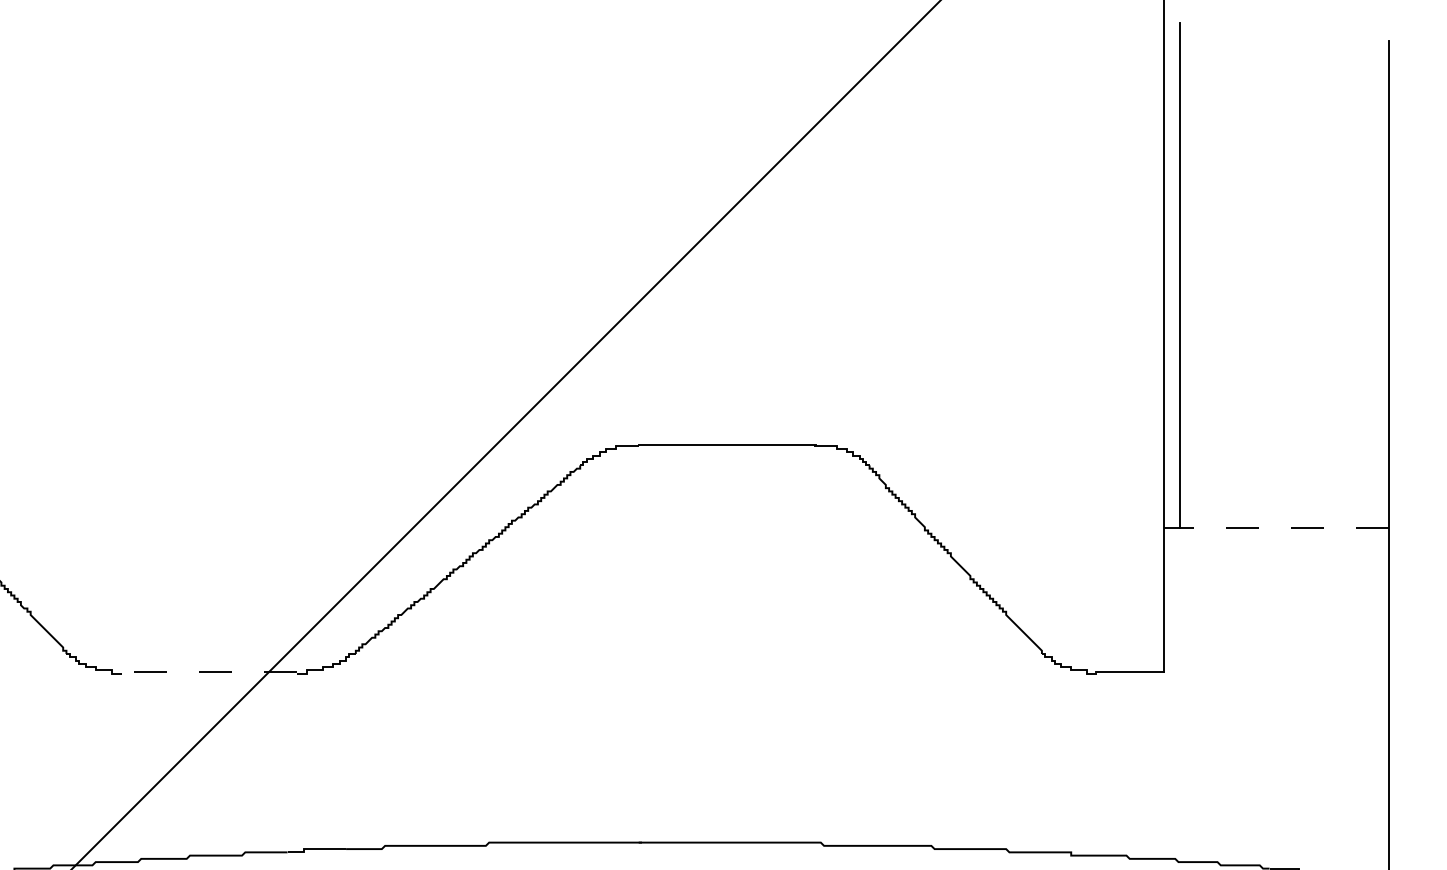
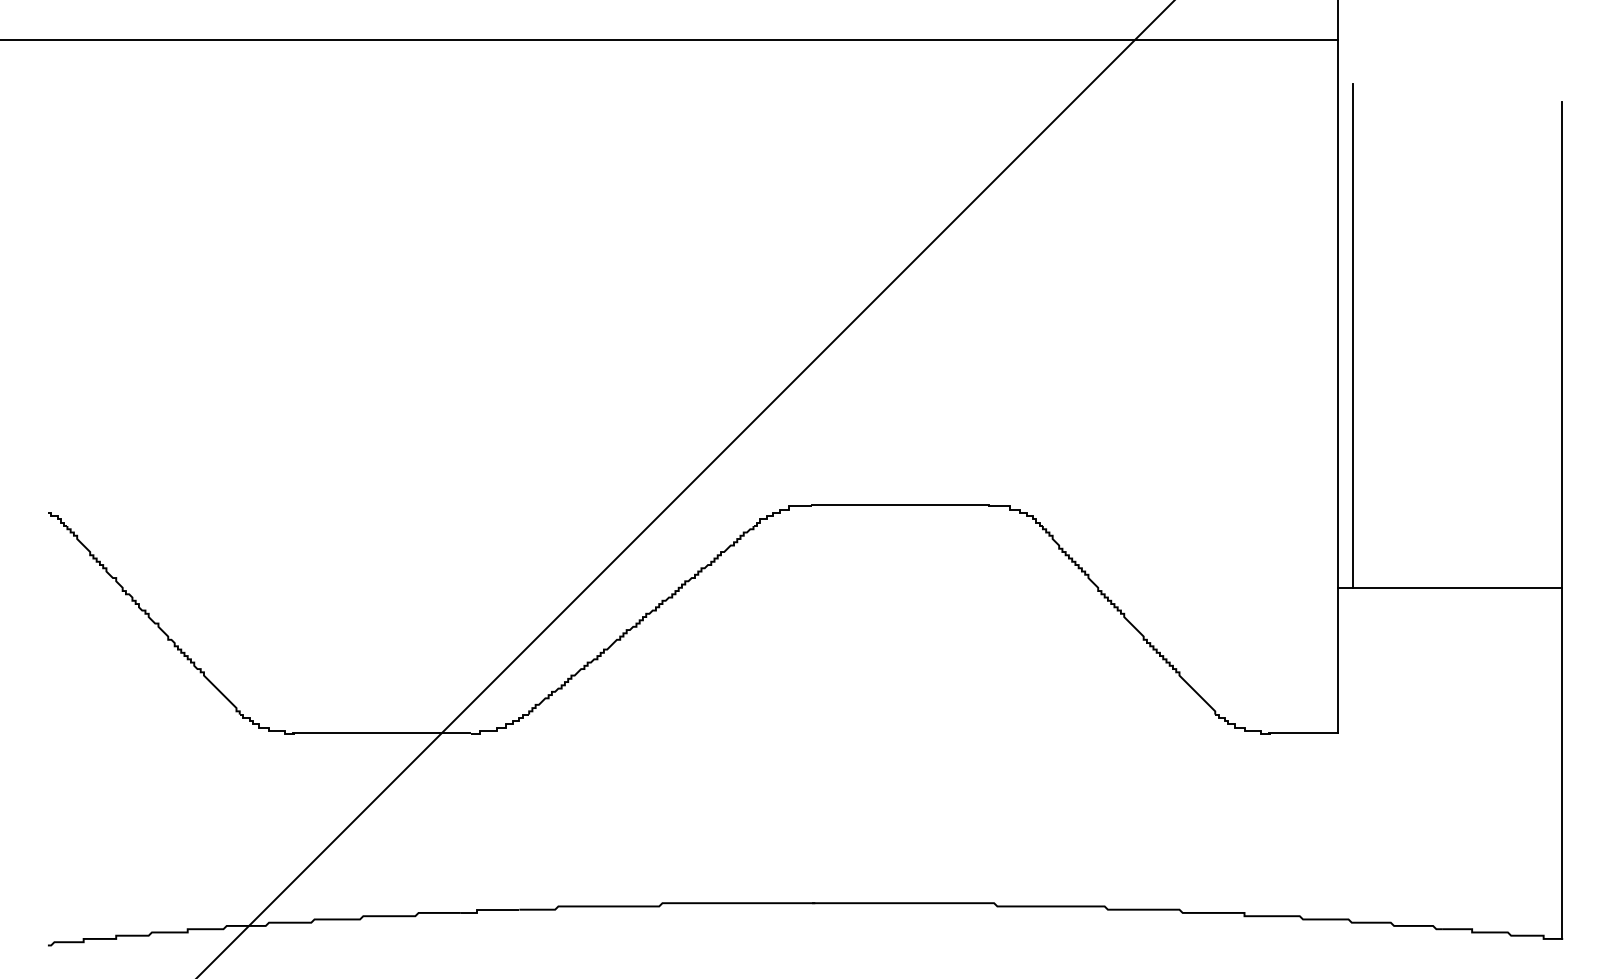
line: (1276, 527) -> (1449, 588), dashed -> solid
line: (208, 671) -> (381, 732), dashed -> solid

